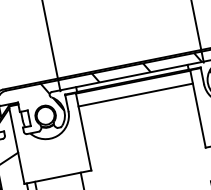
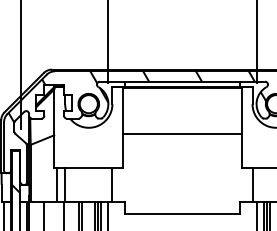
line: (135, 95) -> (182, 134), moved

